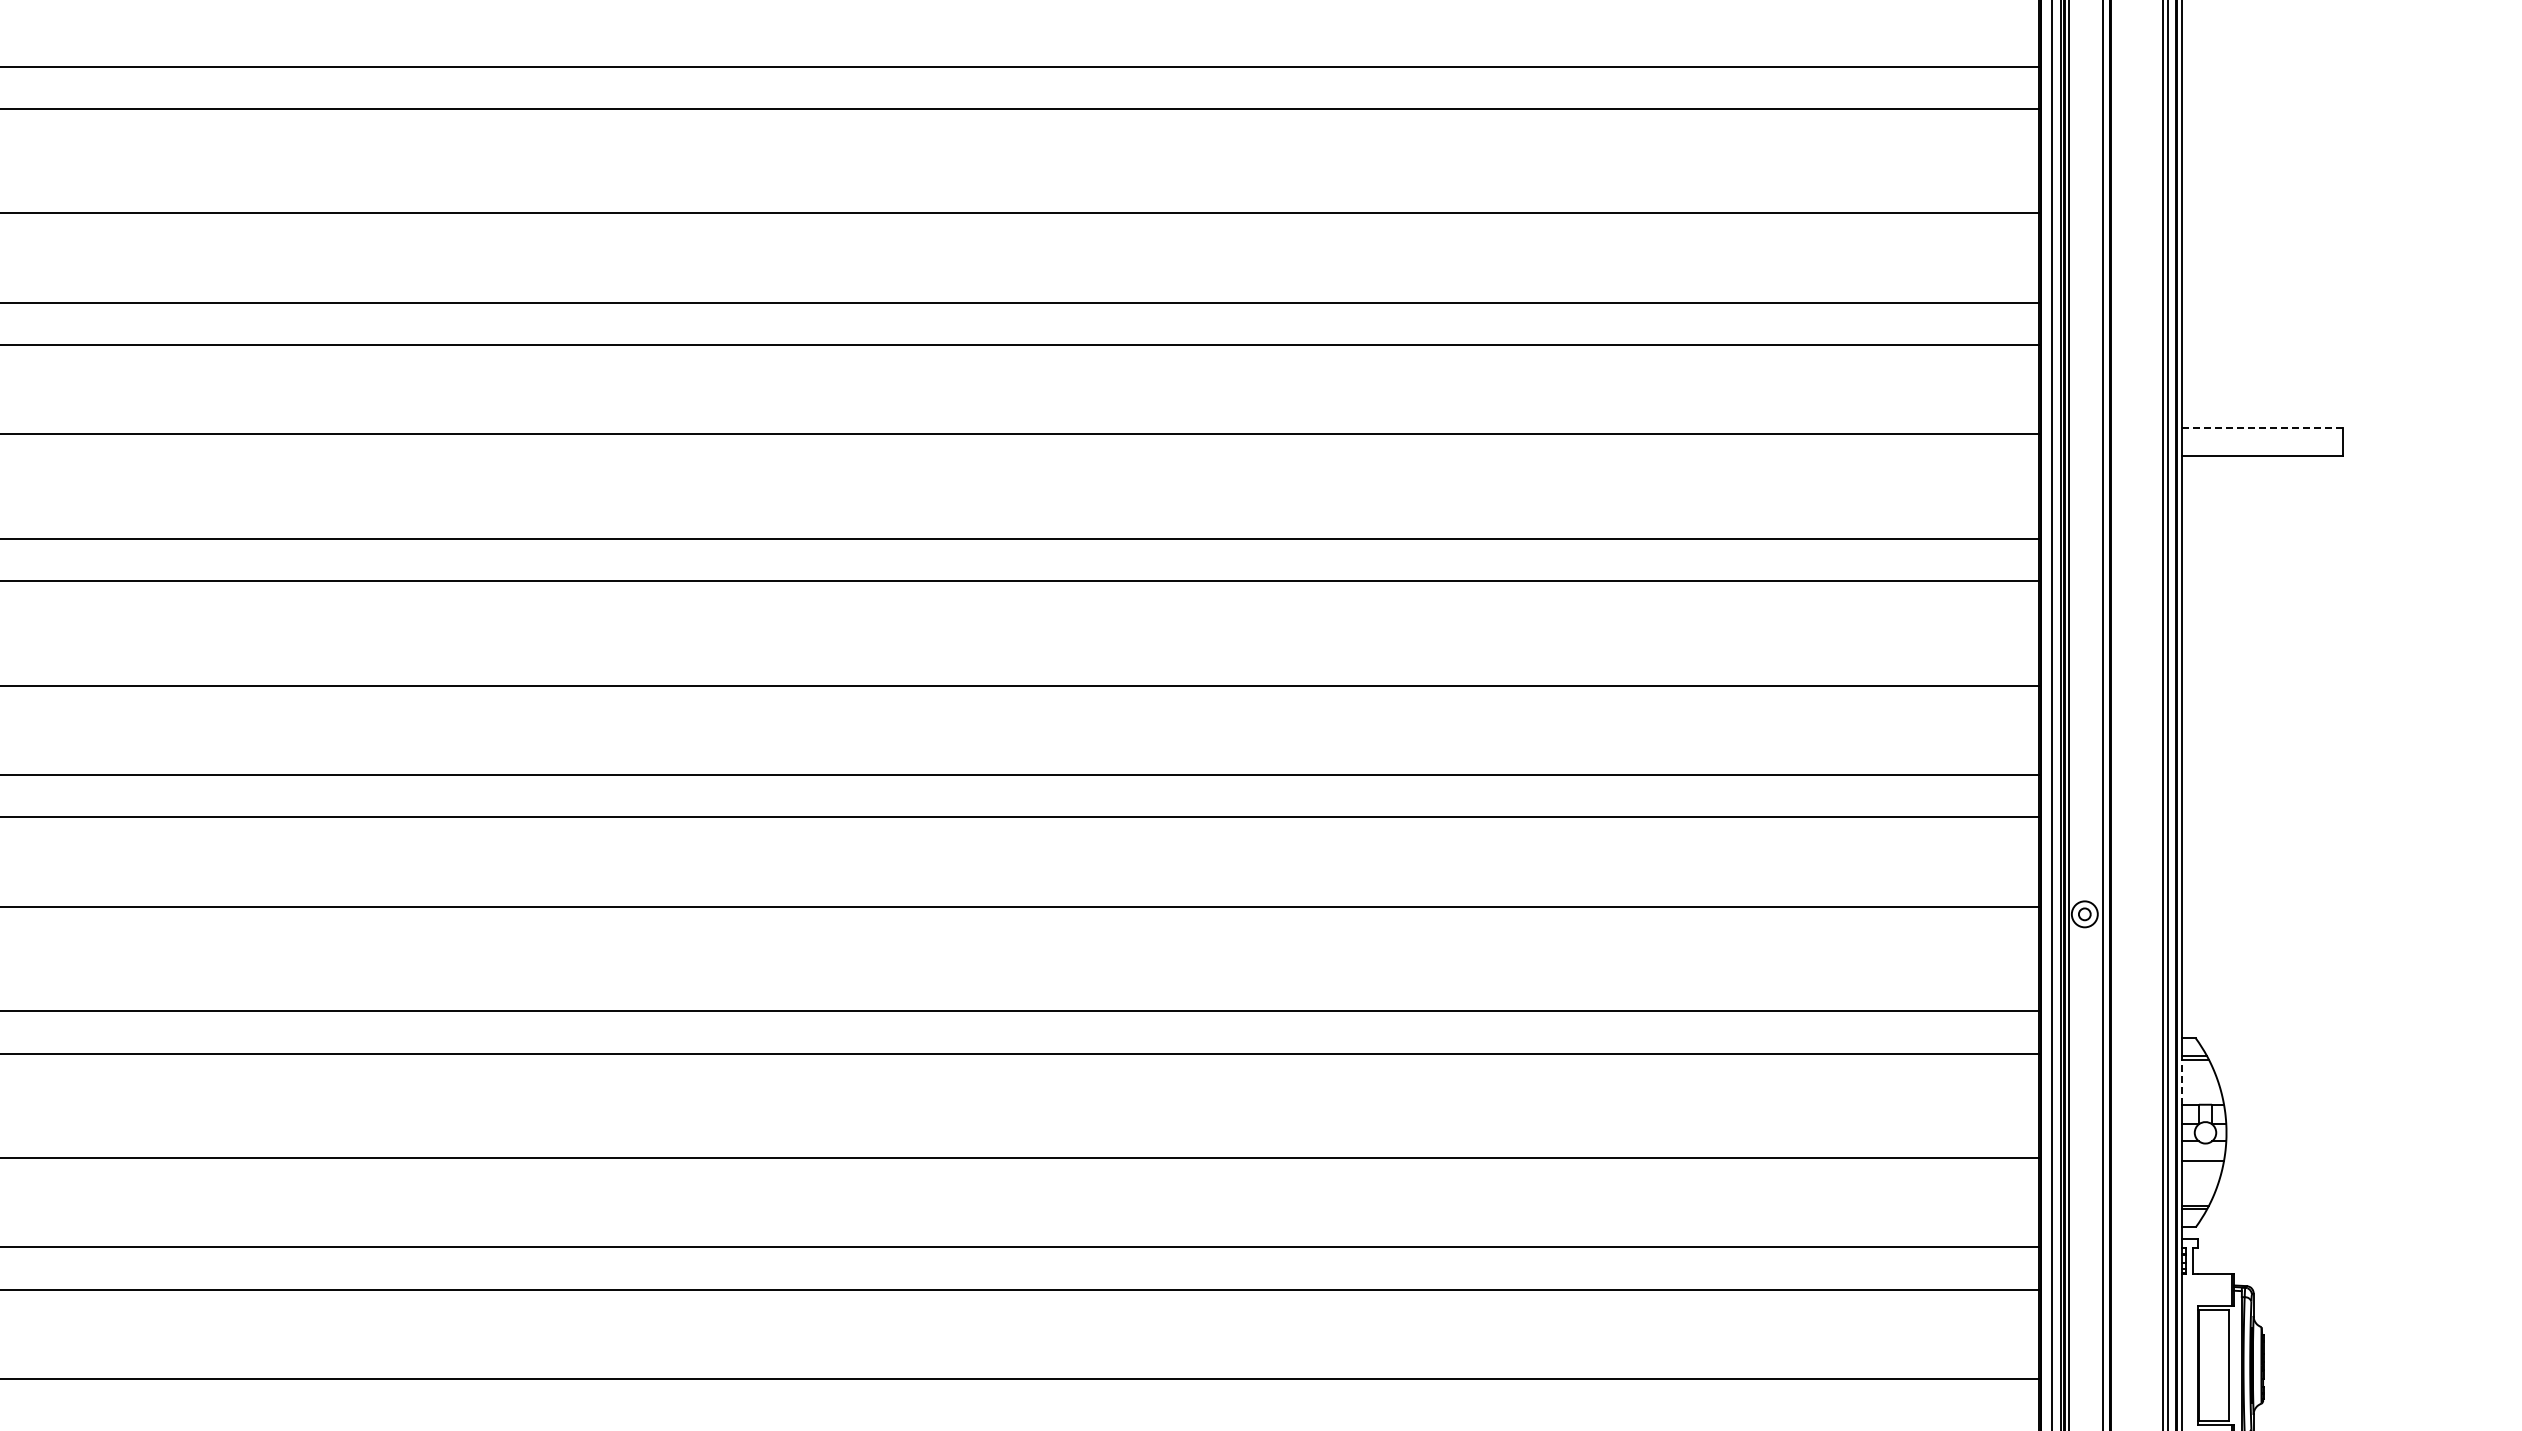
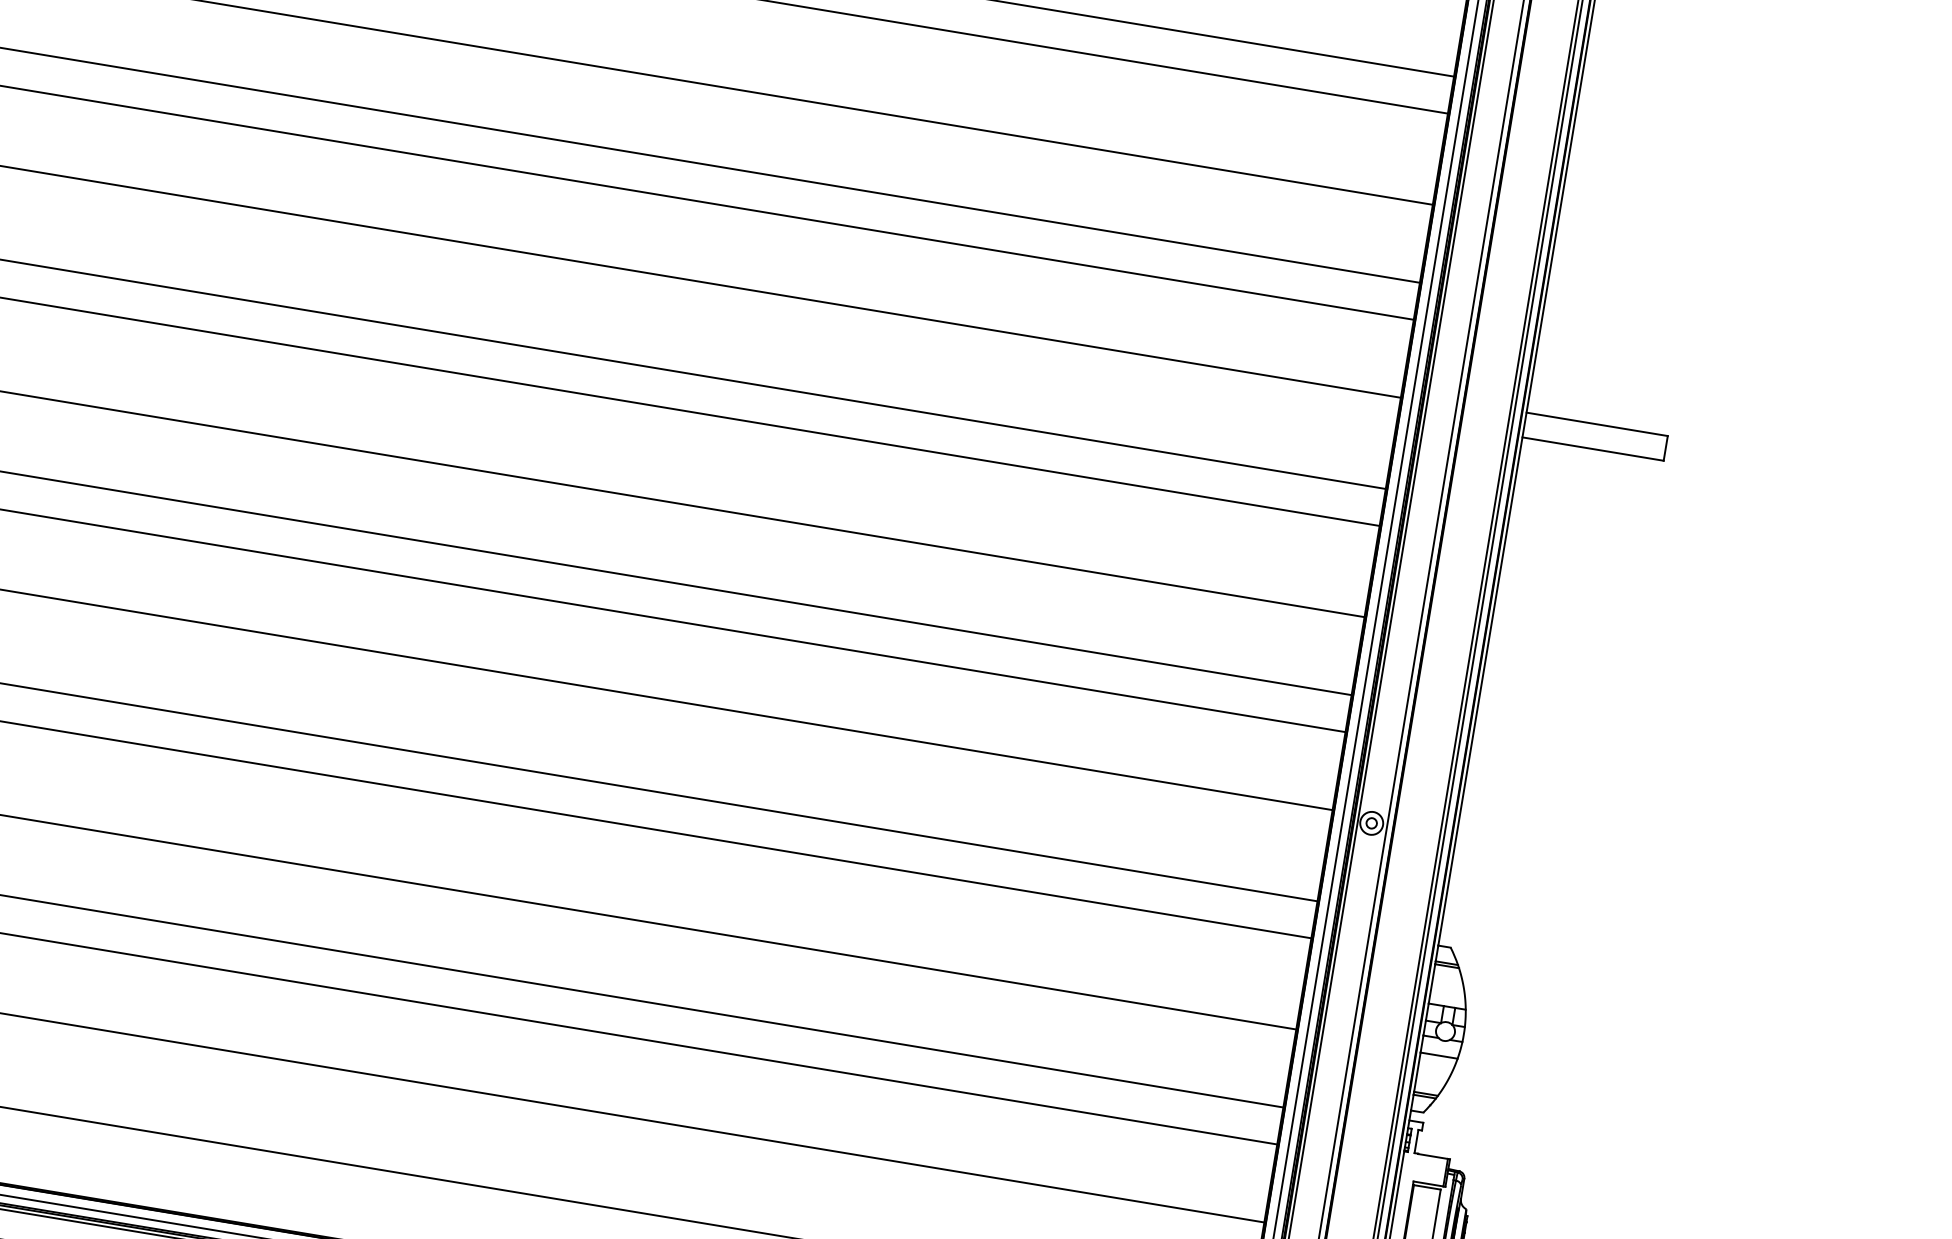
line: (2262, 427) -> (1597, 424), dashed -> solid
line: (2181, 1082) -> (1431, 984), dashed -> solid

